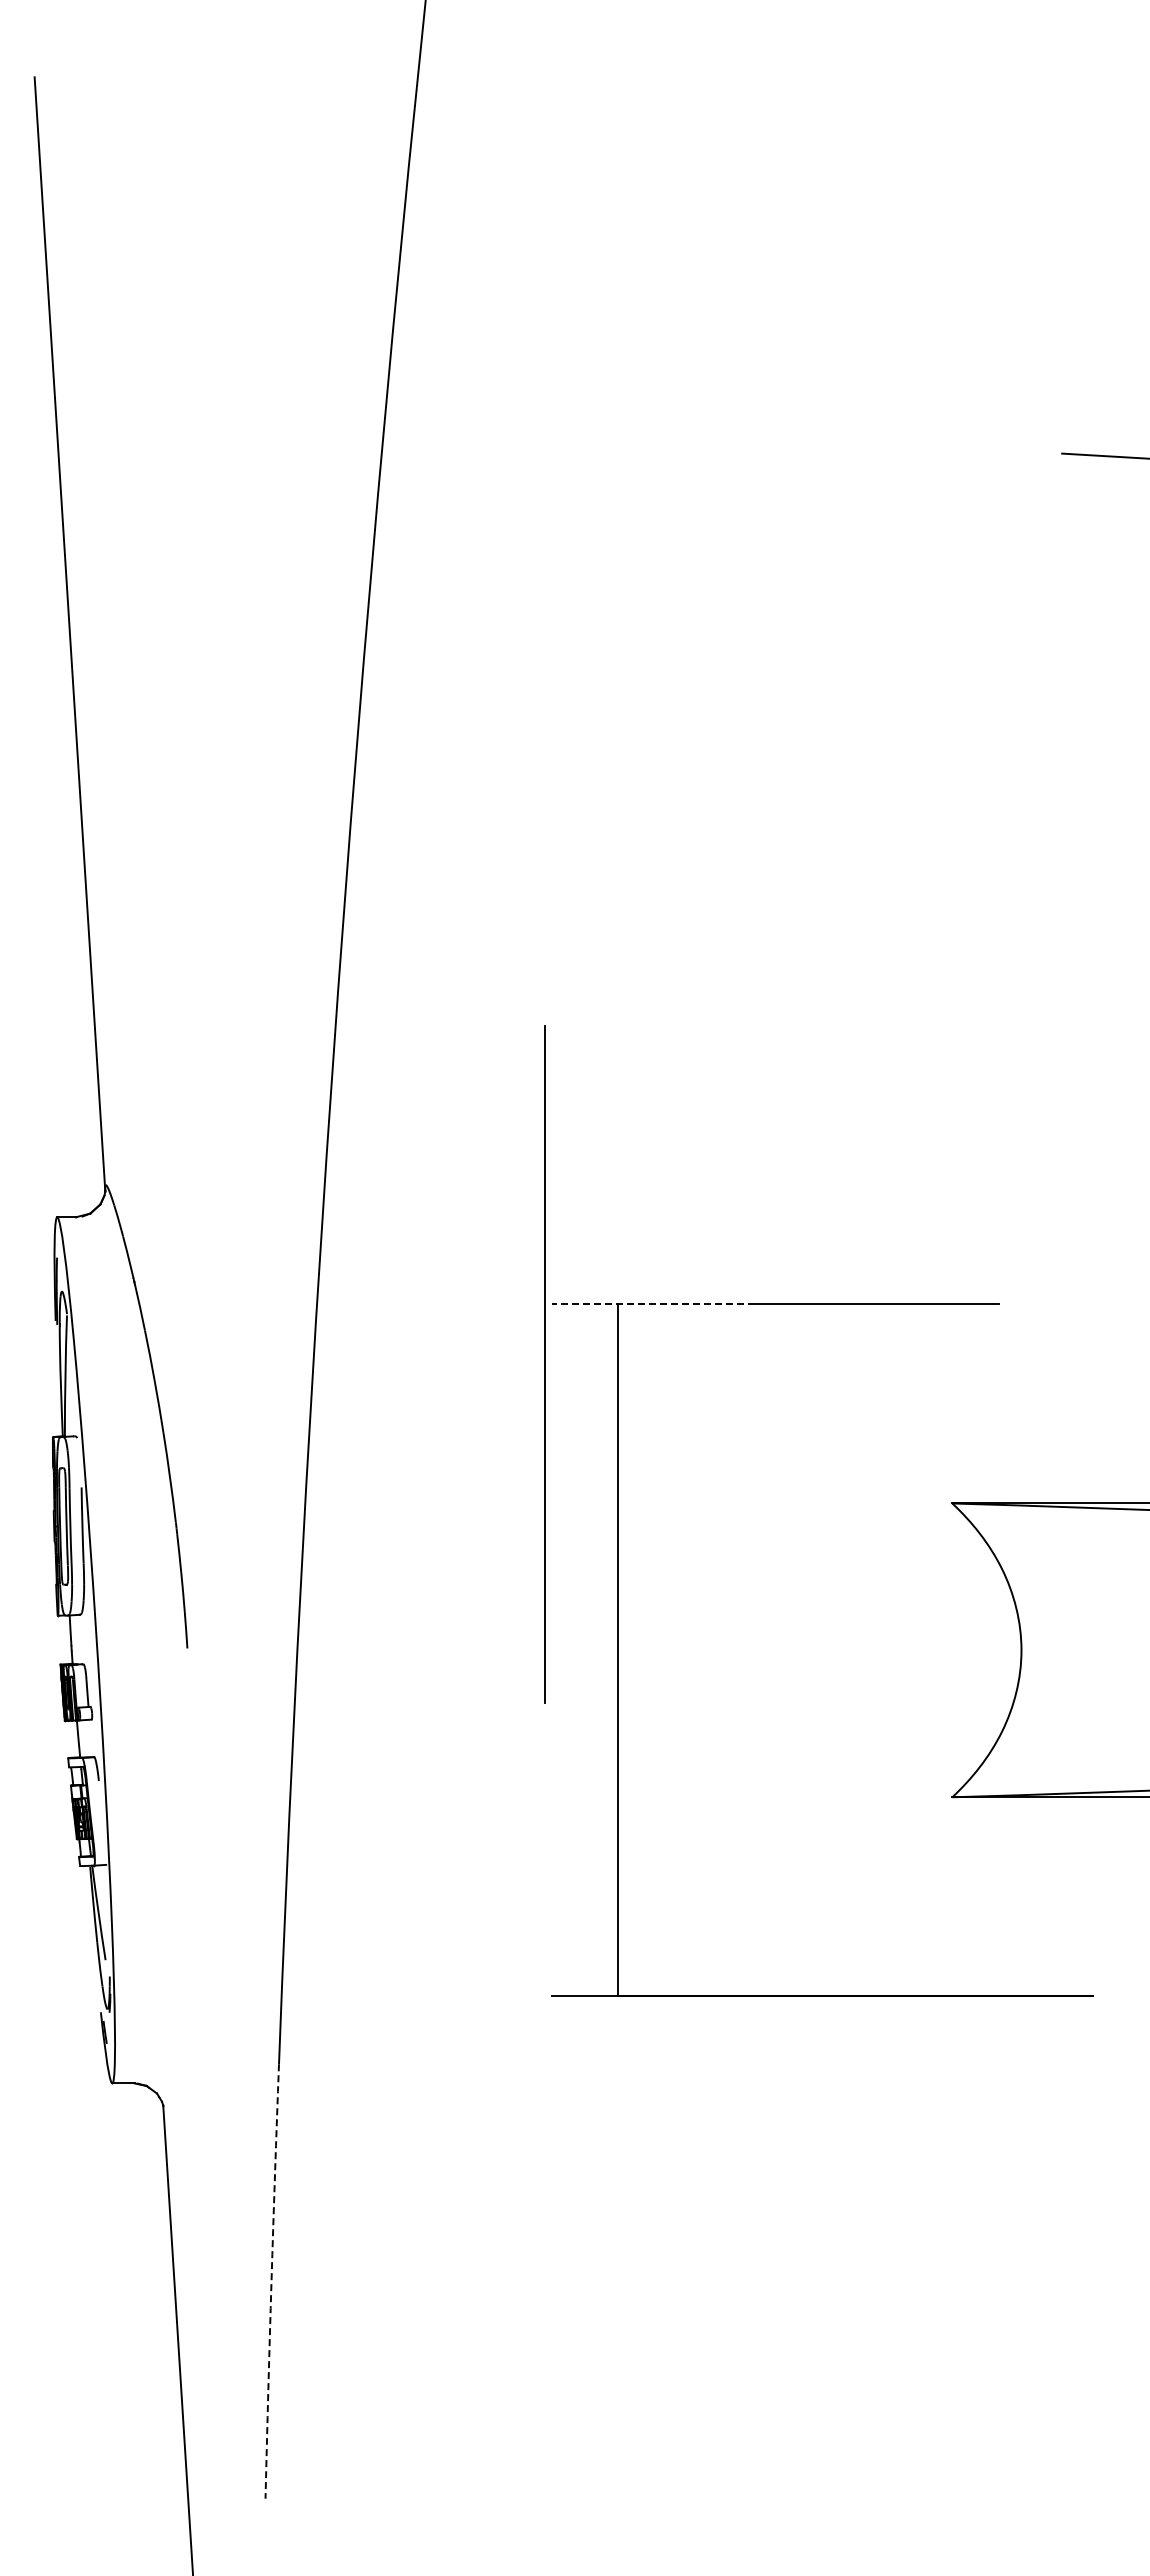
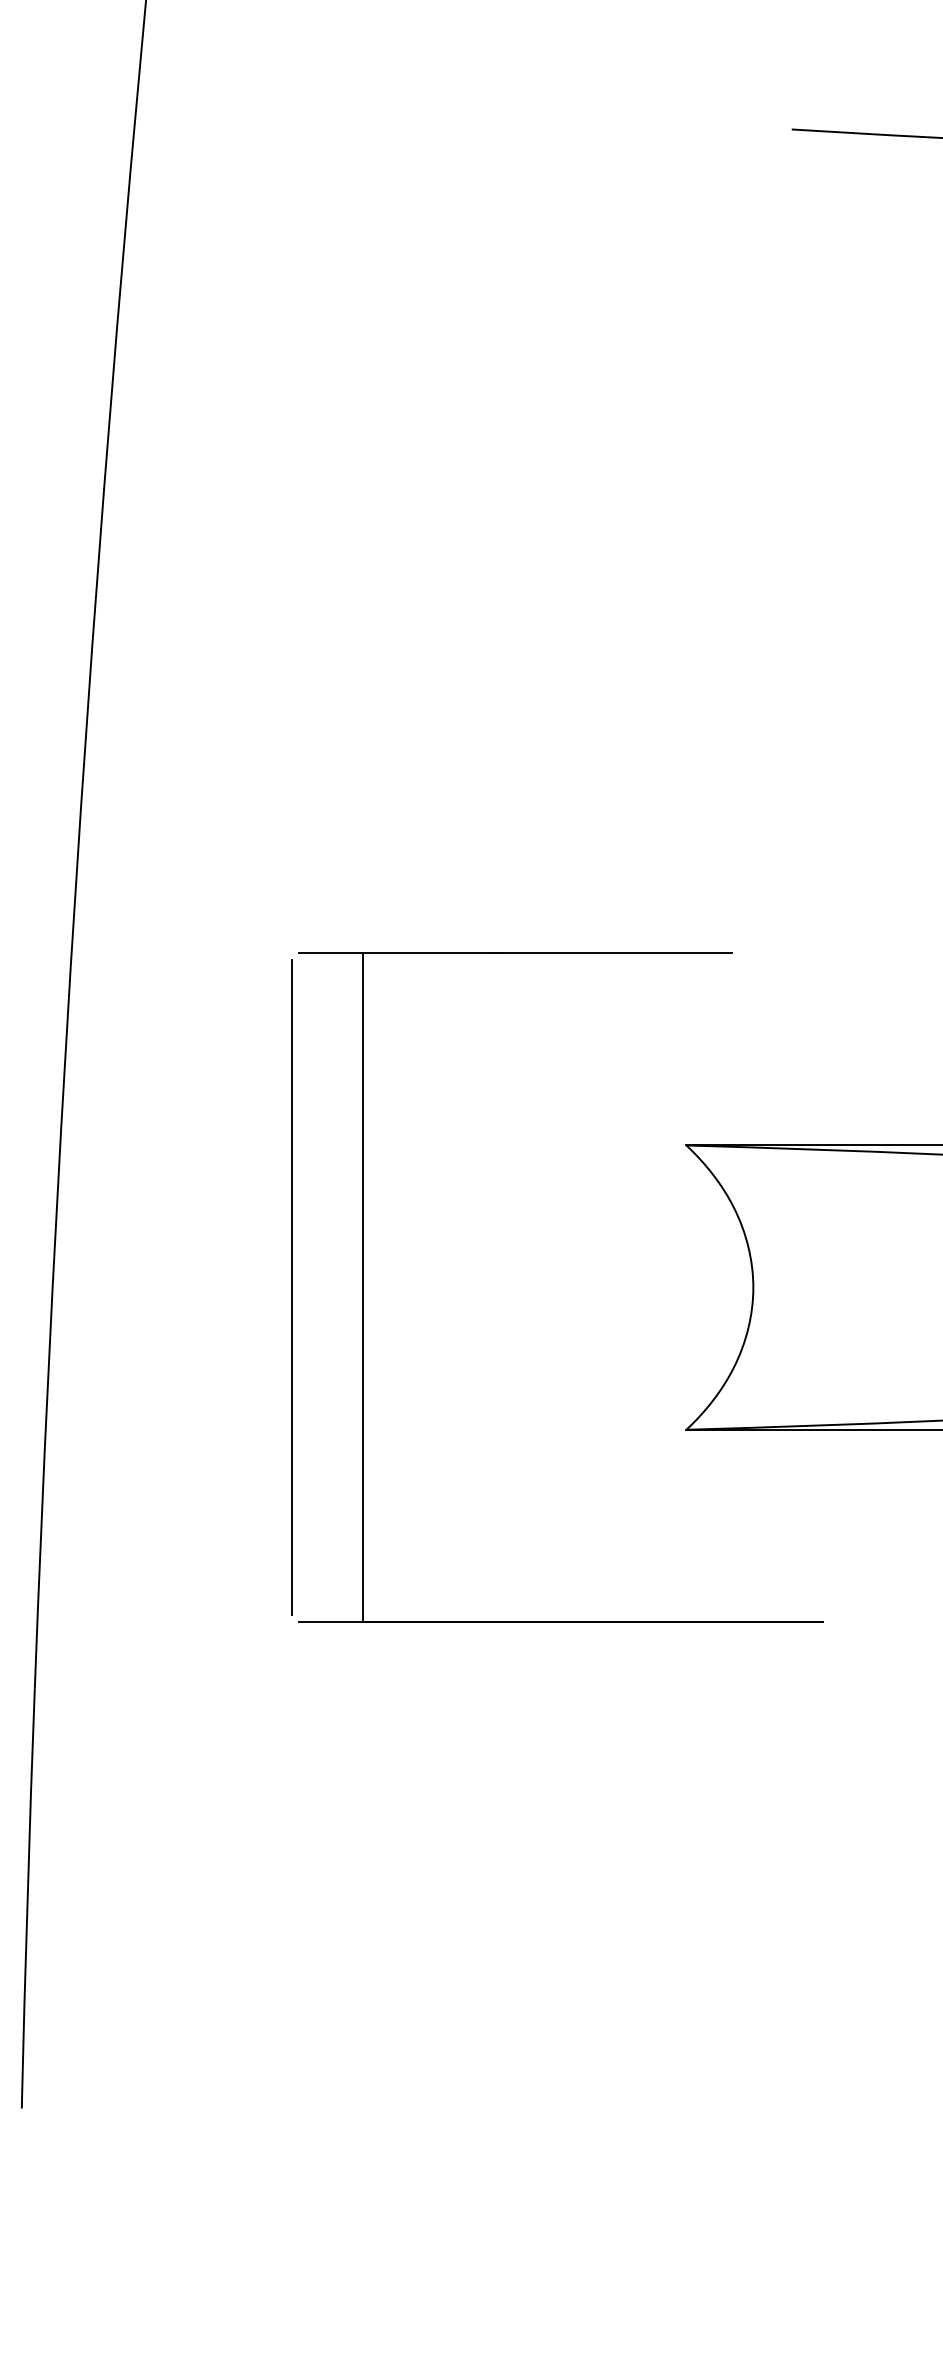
line: (653, 1304) -> (397, 952), dashed -> solid
line: (544, 1364) -> (291, 1287), moved
arc: (271, 2281) -> (27, 1898), dashed -> solid

